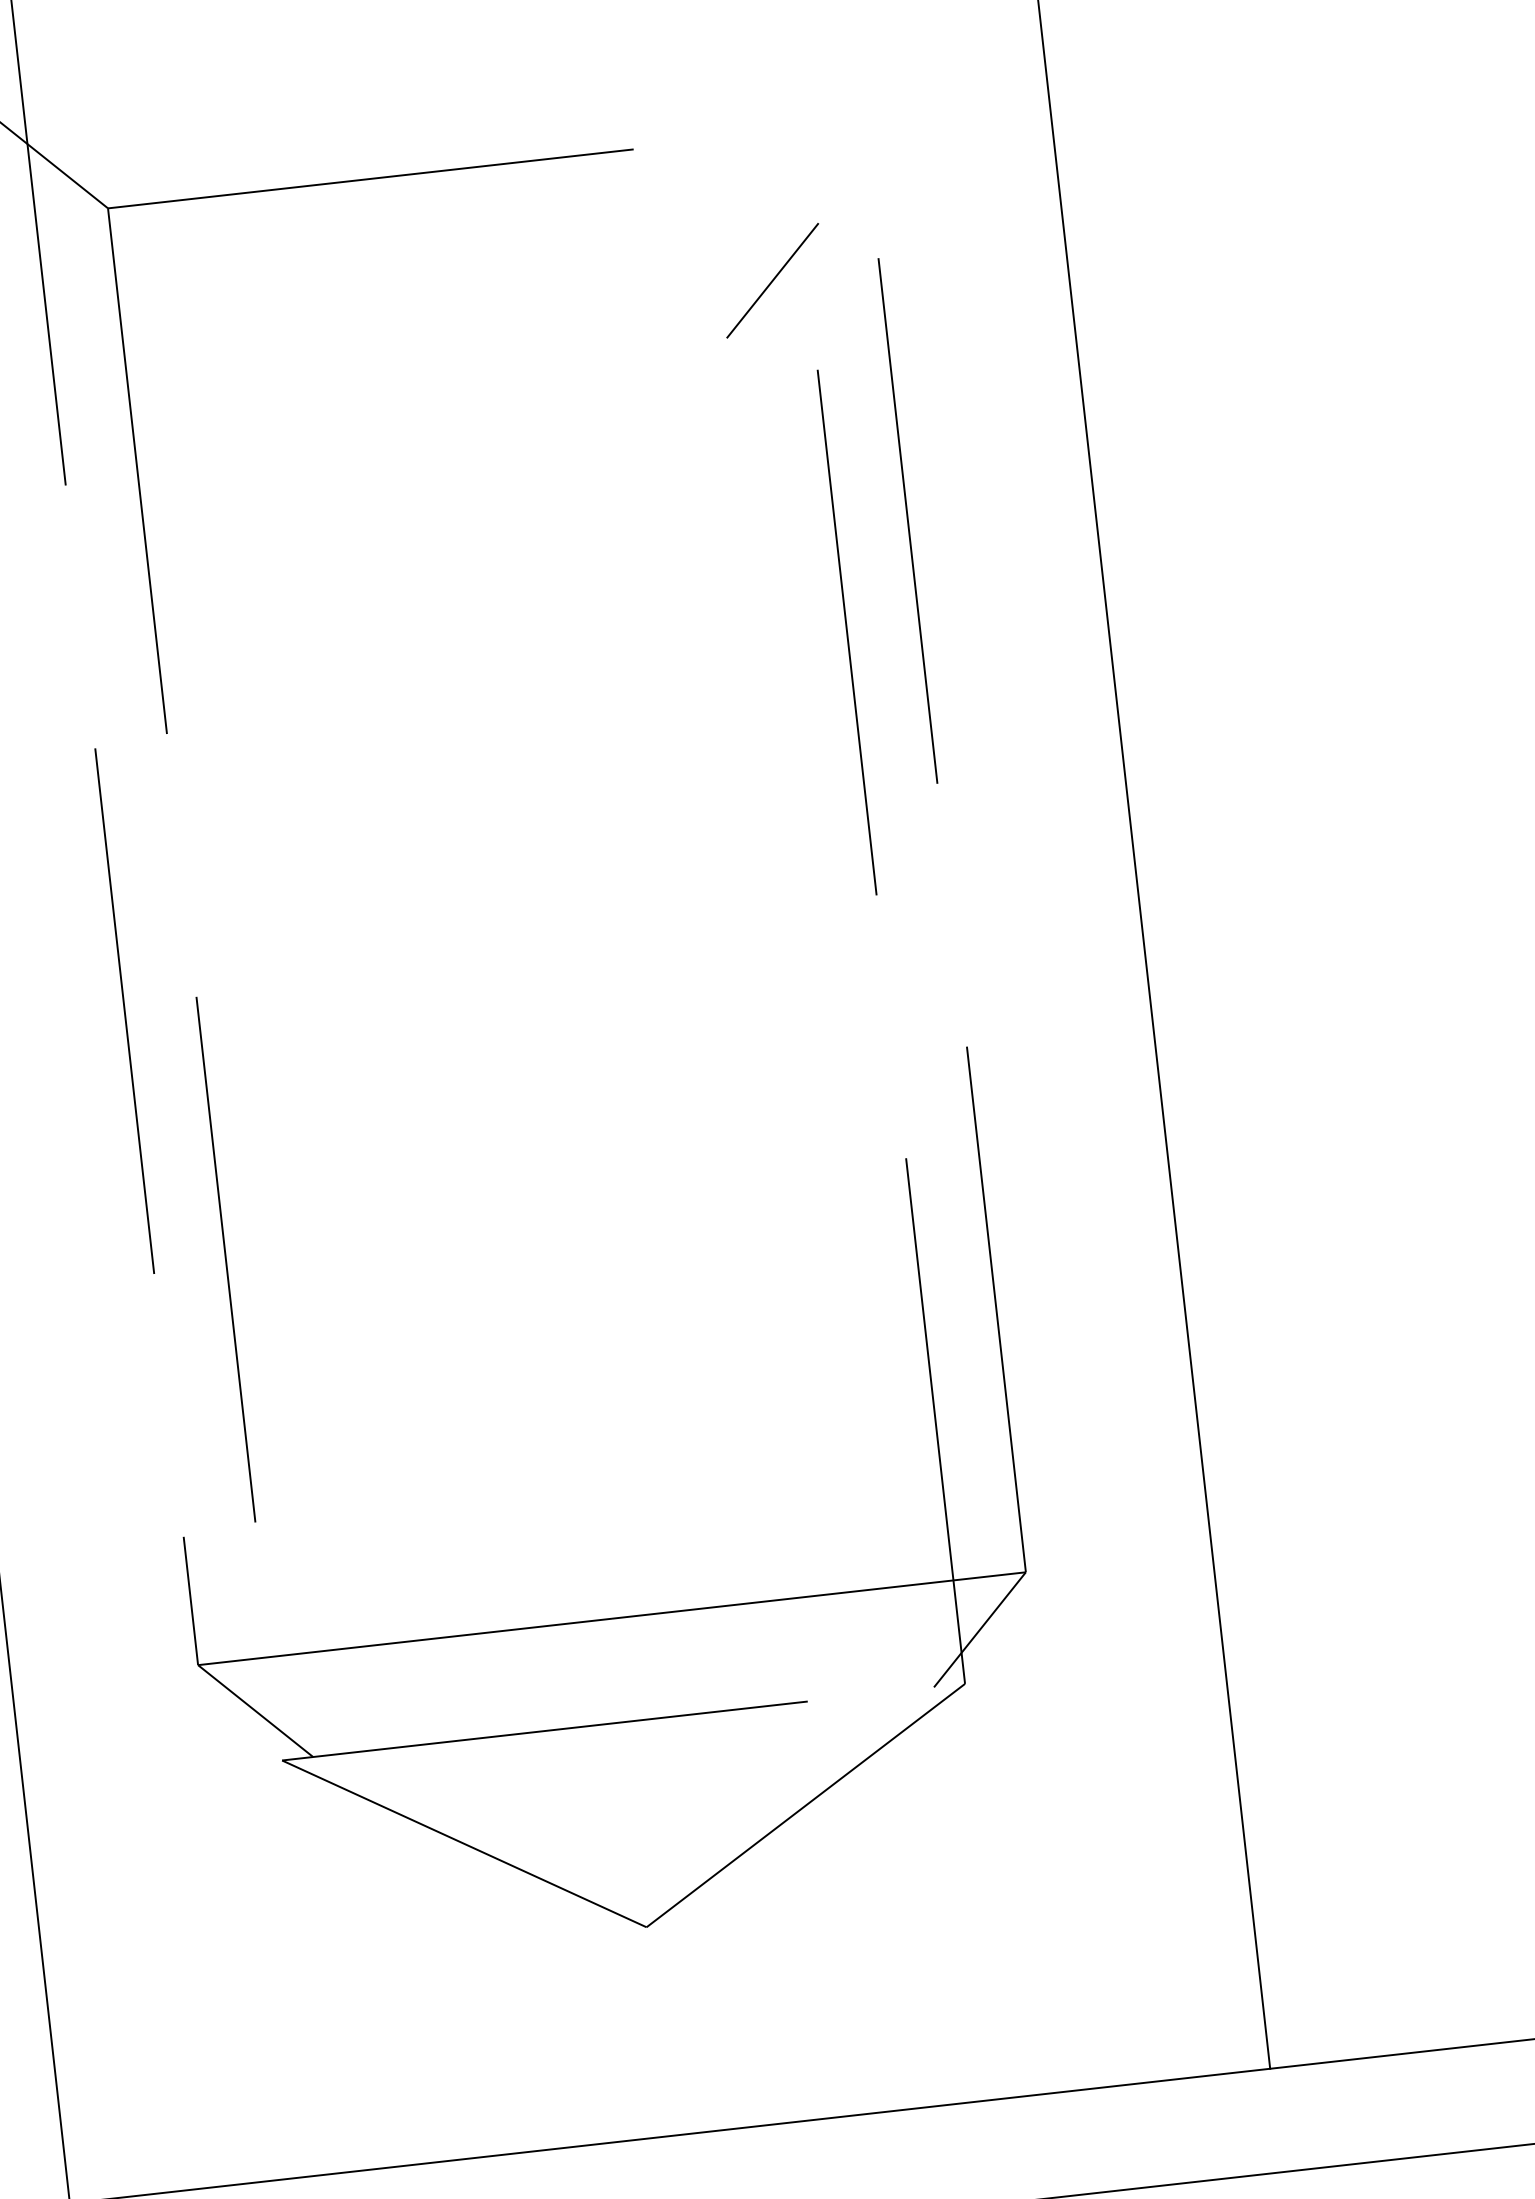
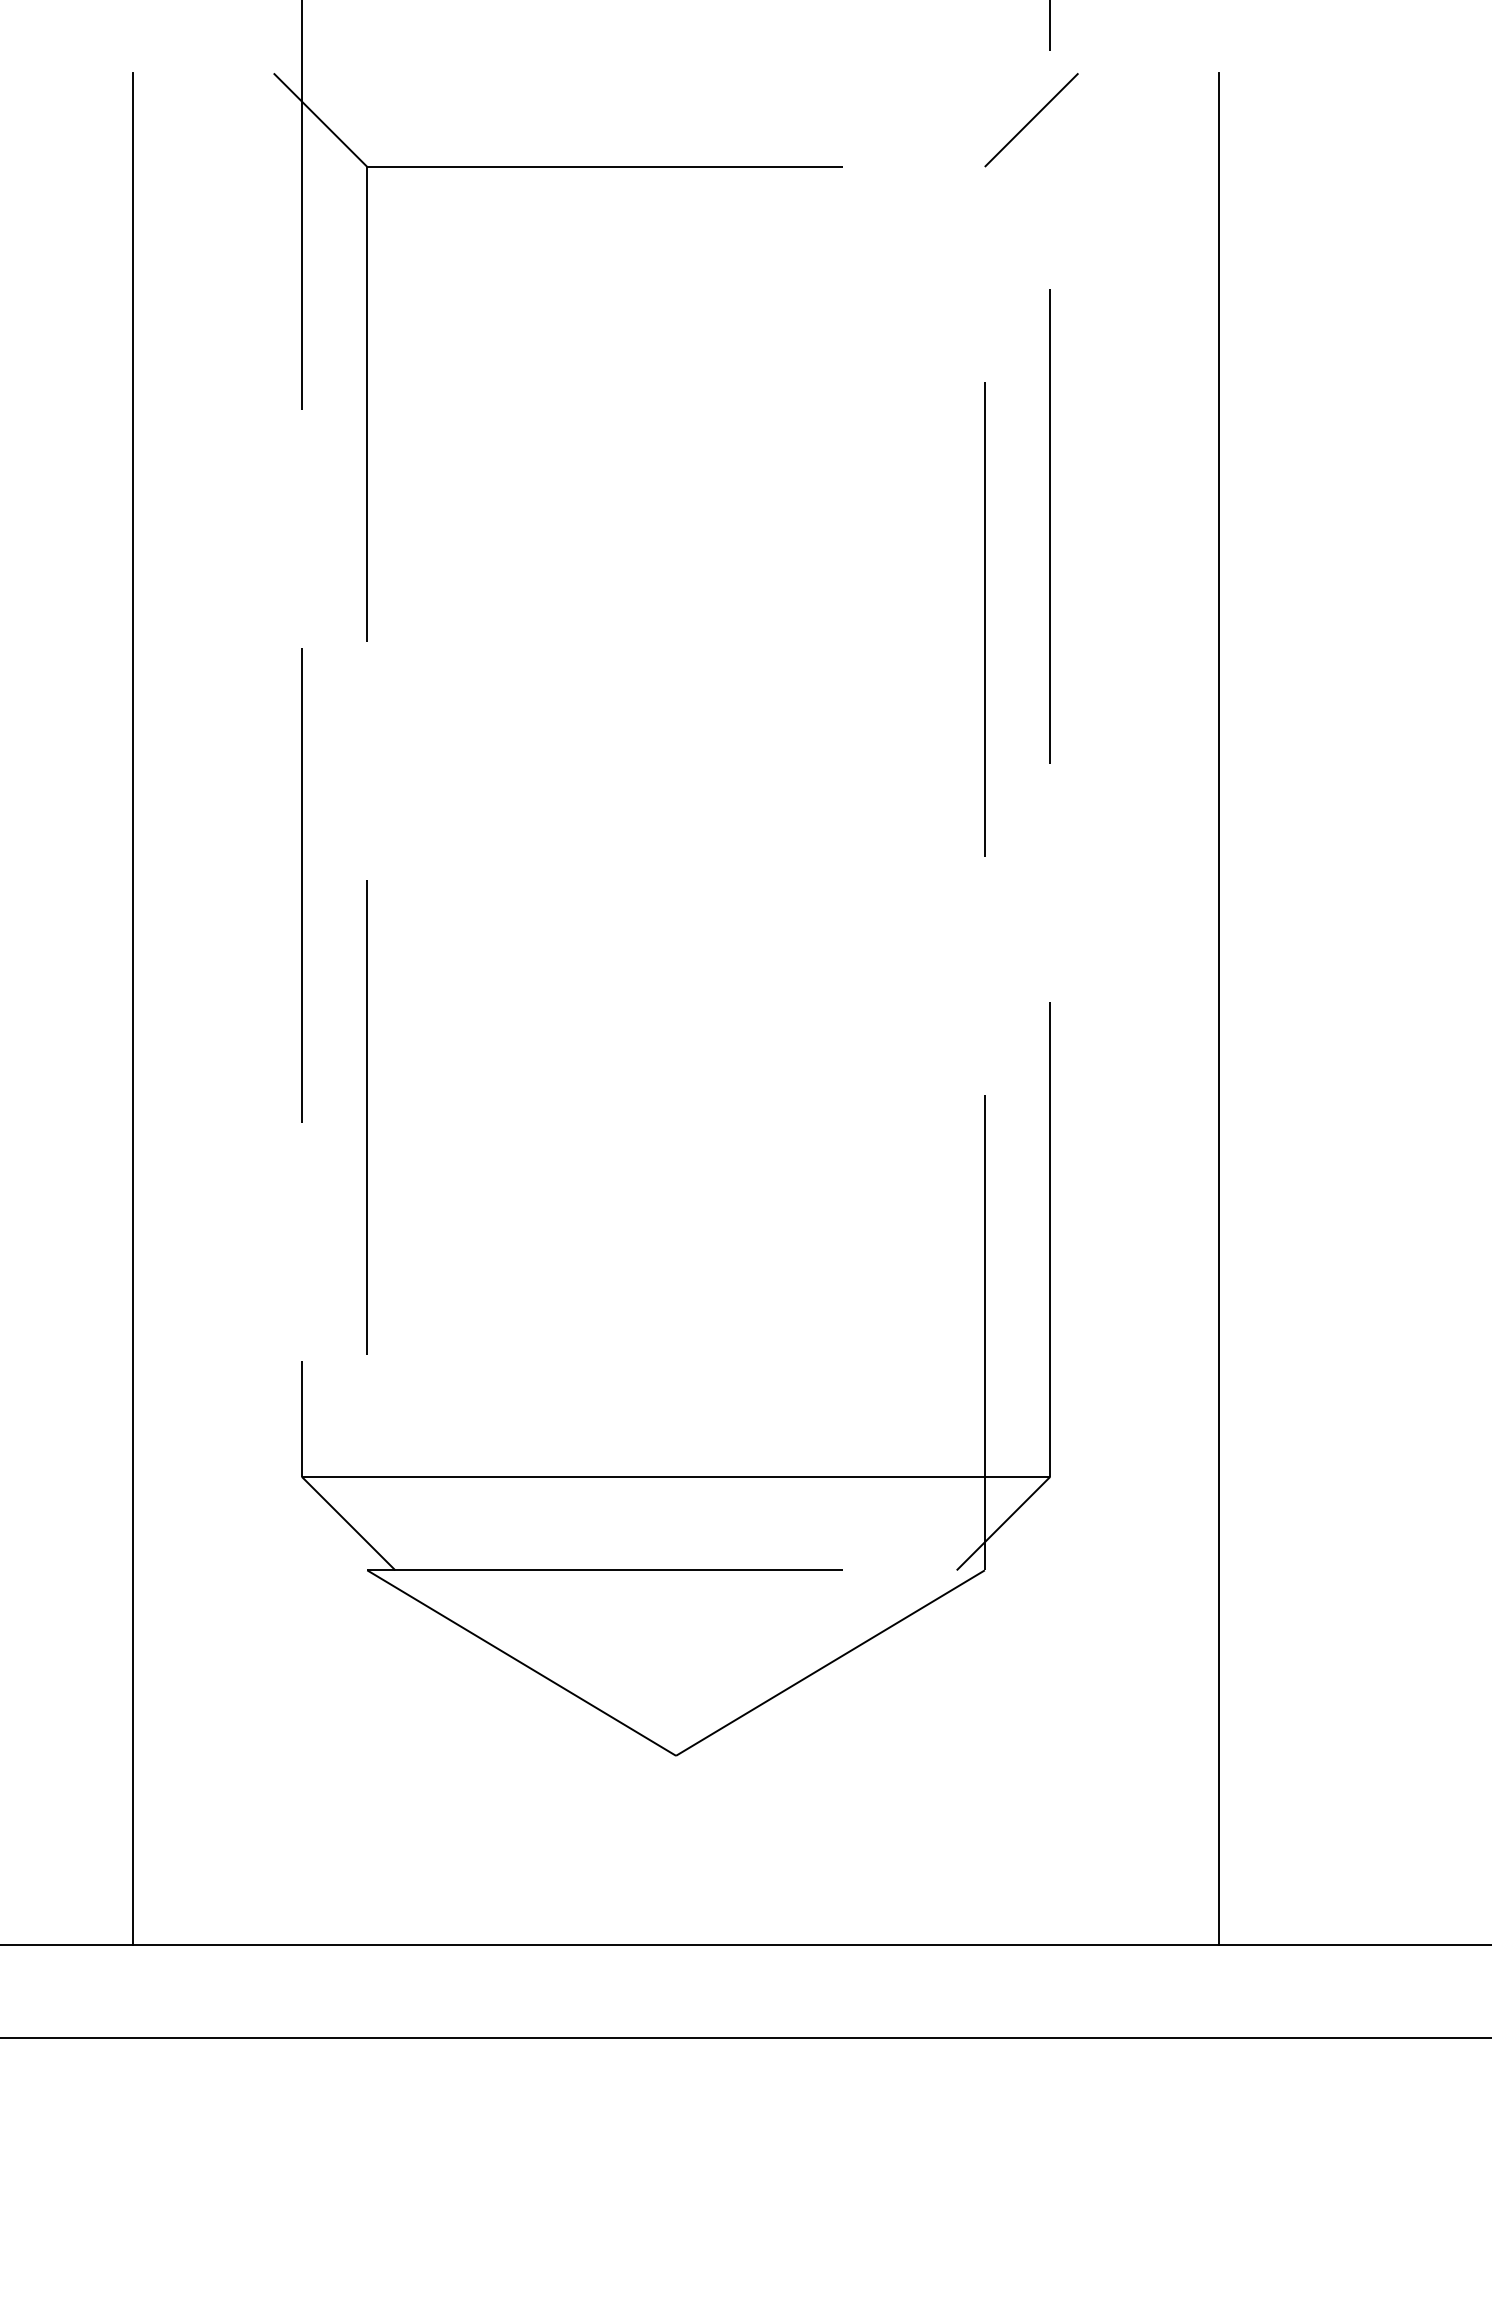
line: (772, 281) -> (1031, 120), moved

